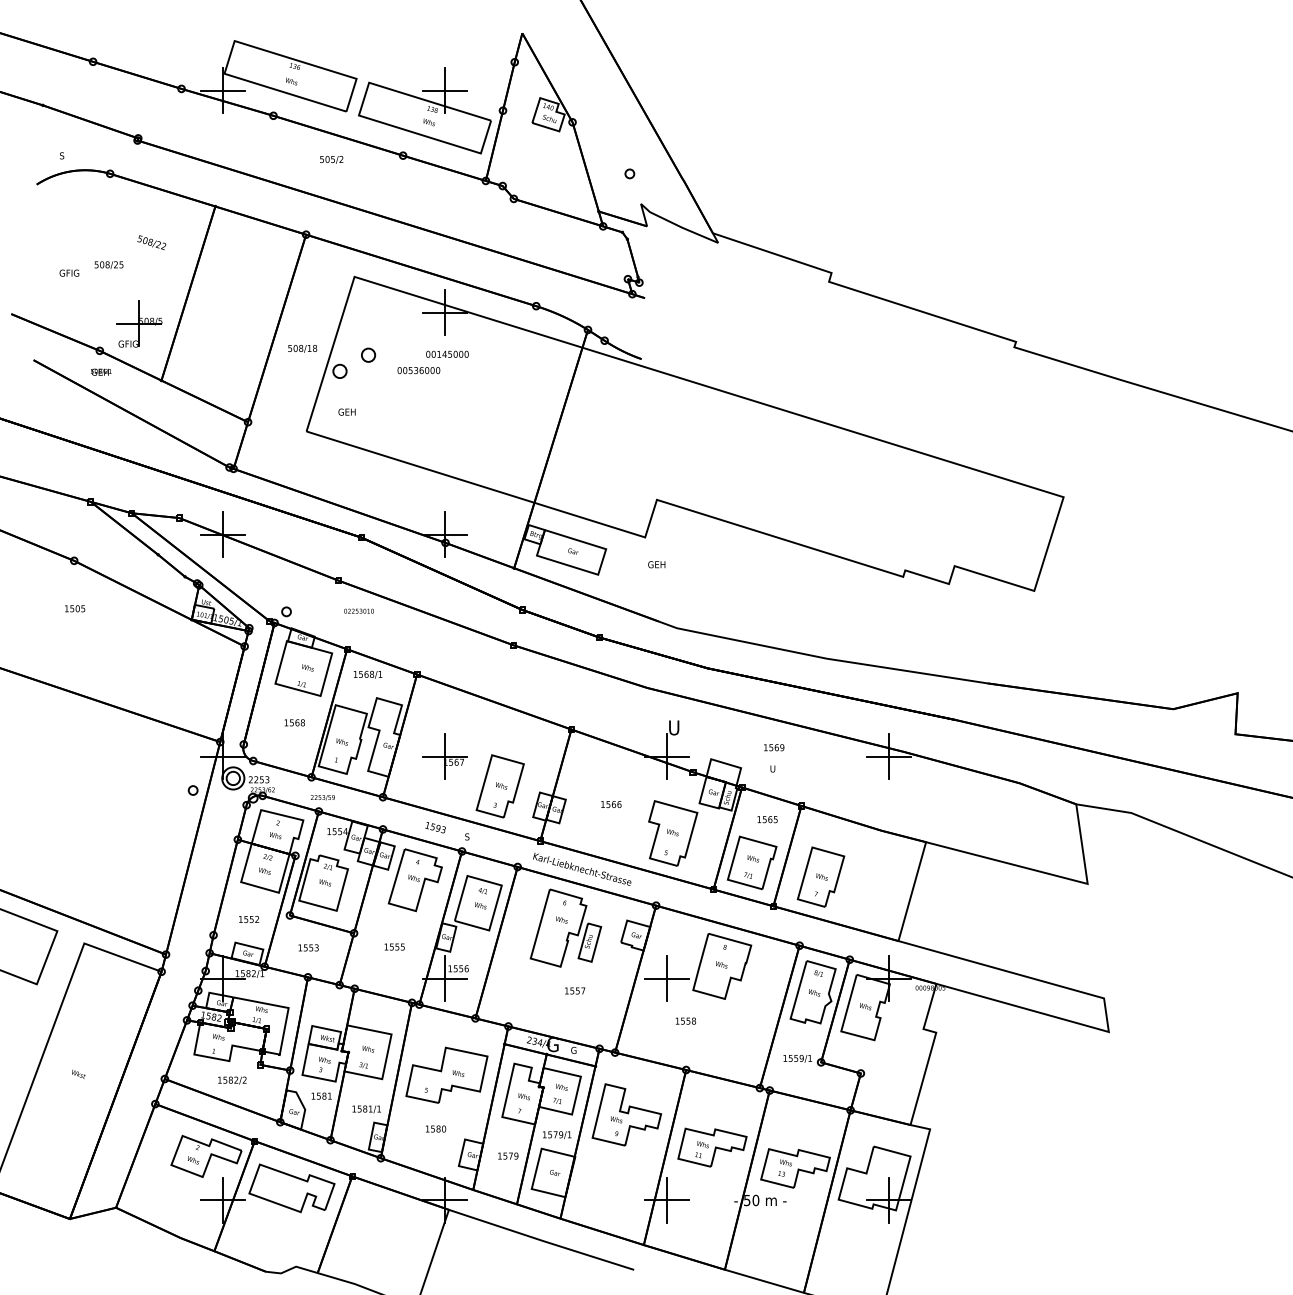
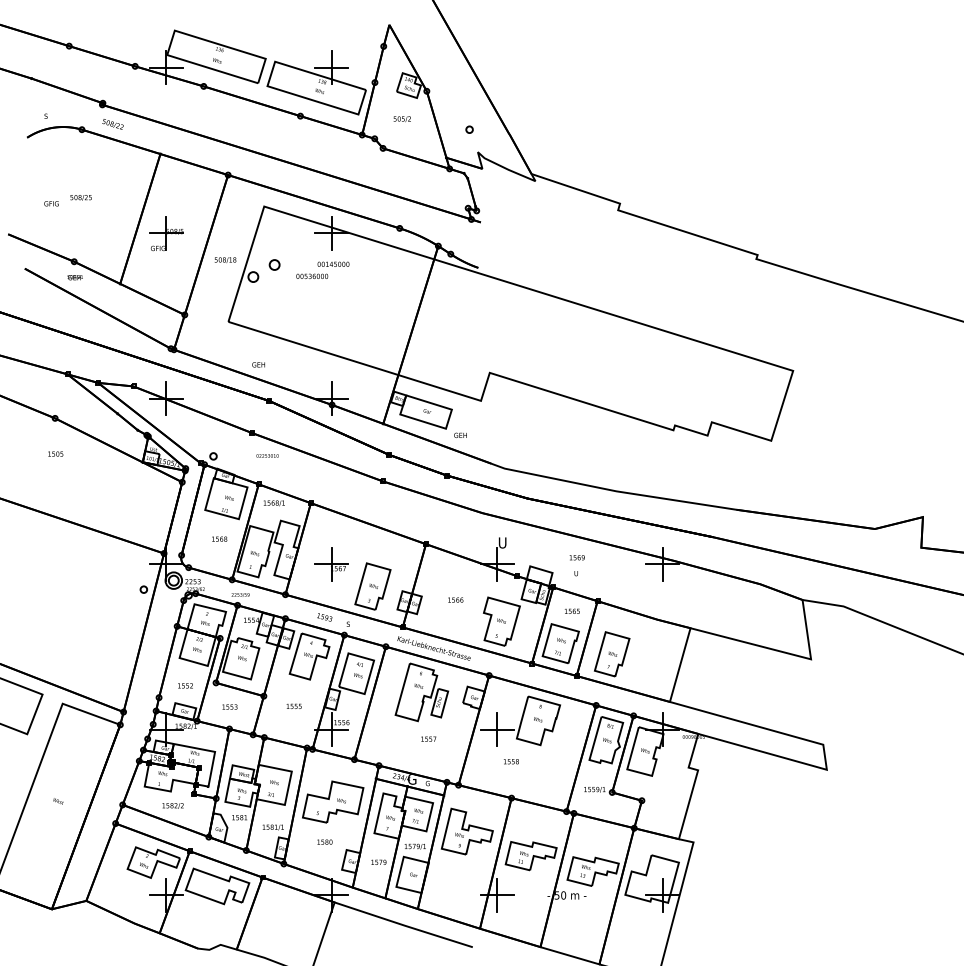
text: (331, 159) -> (402, 119), moved
text: (151, 242) -> (112, 124), moved
part: (139, 323) -> (166, 233), moved
text: (346, 411) -> (258, 364), moved
text: (656, 564) -> (460, 435), moved

